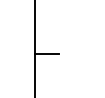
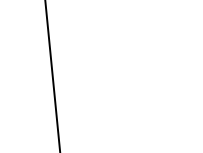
line: (46, 53) -> (78, 104), removed

